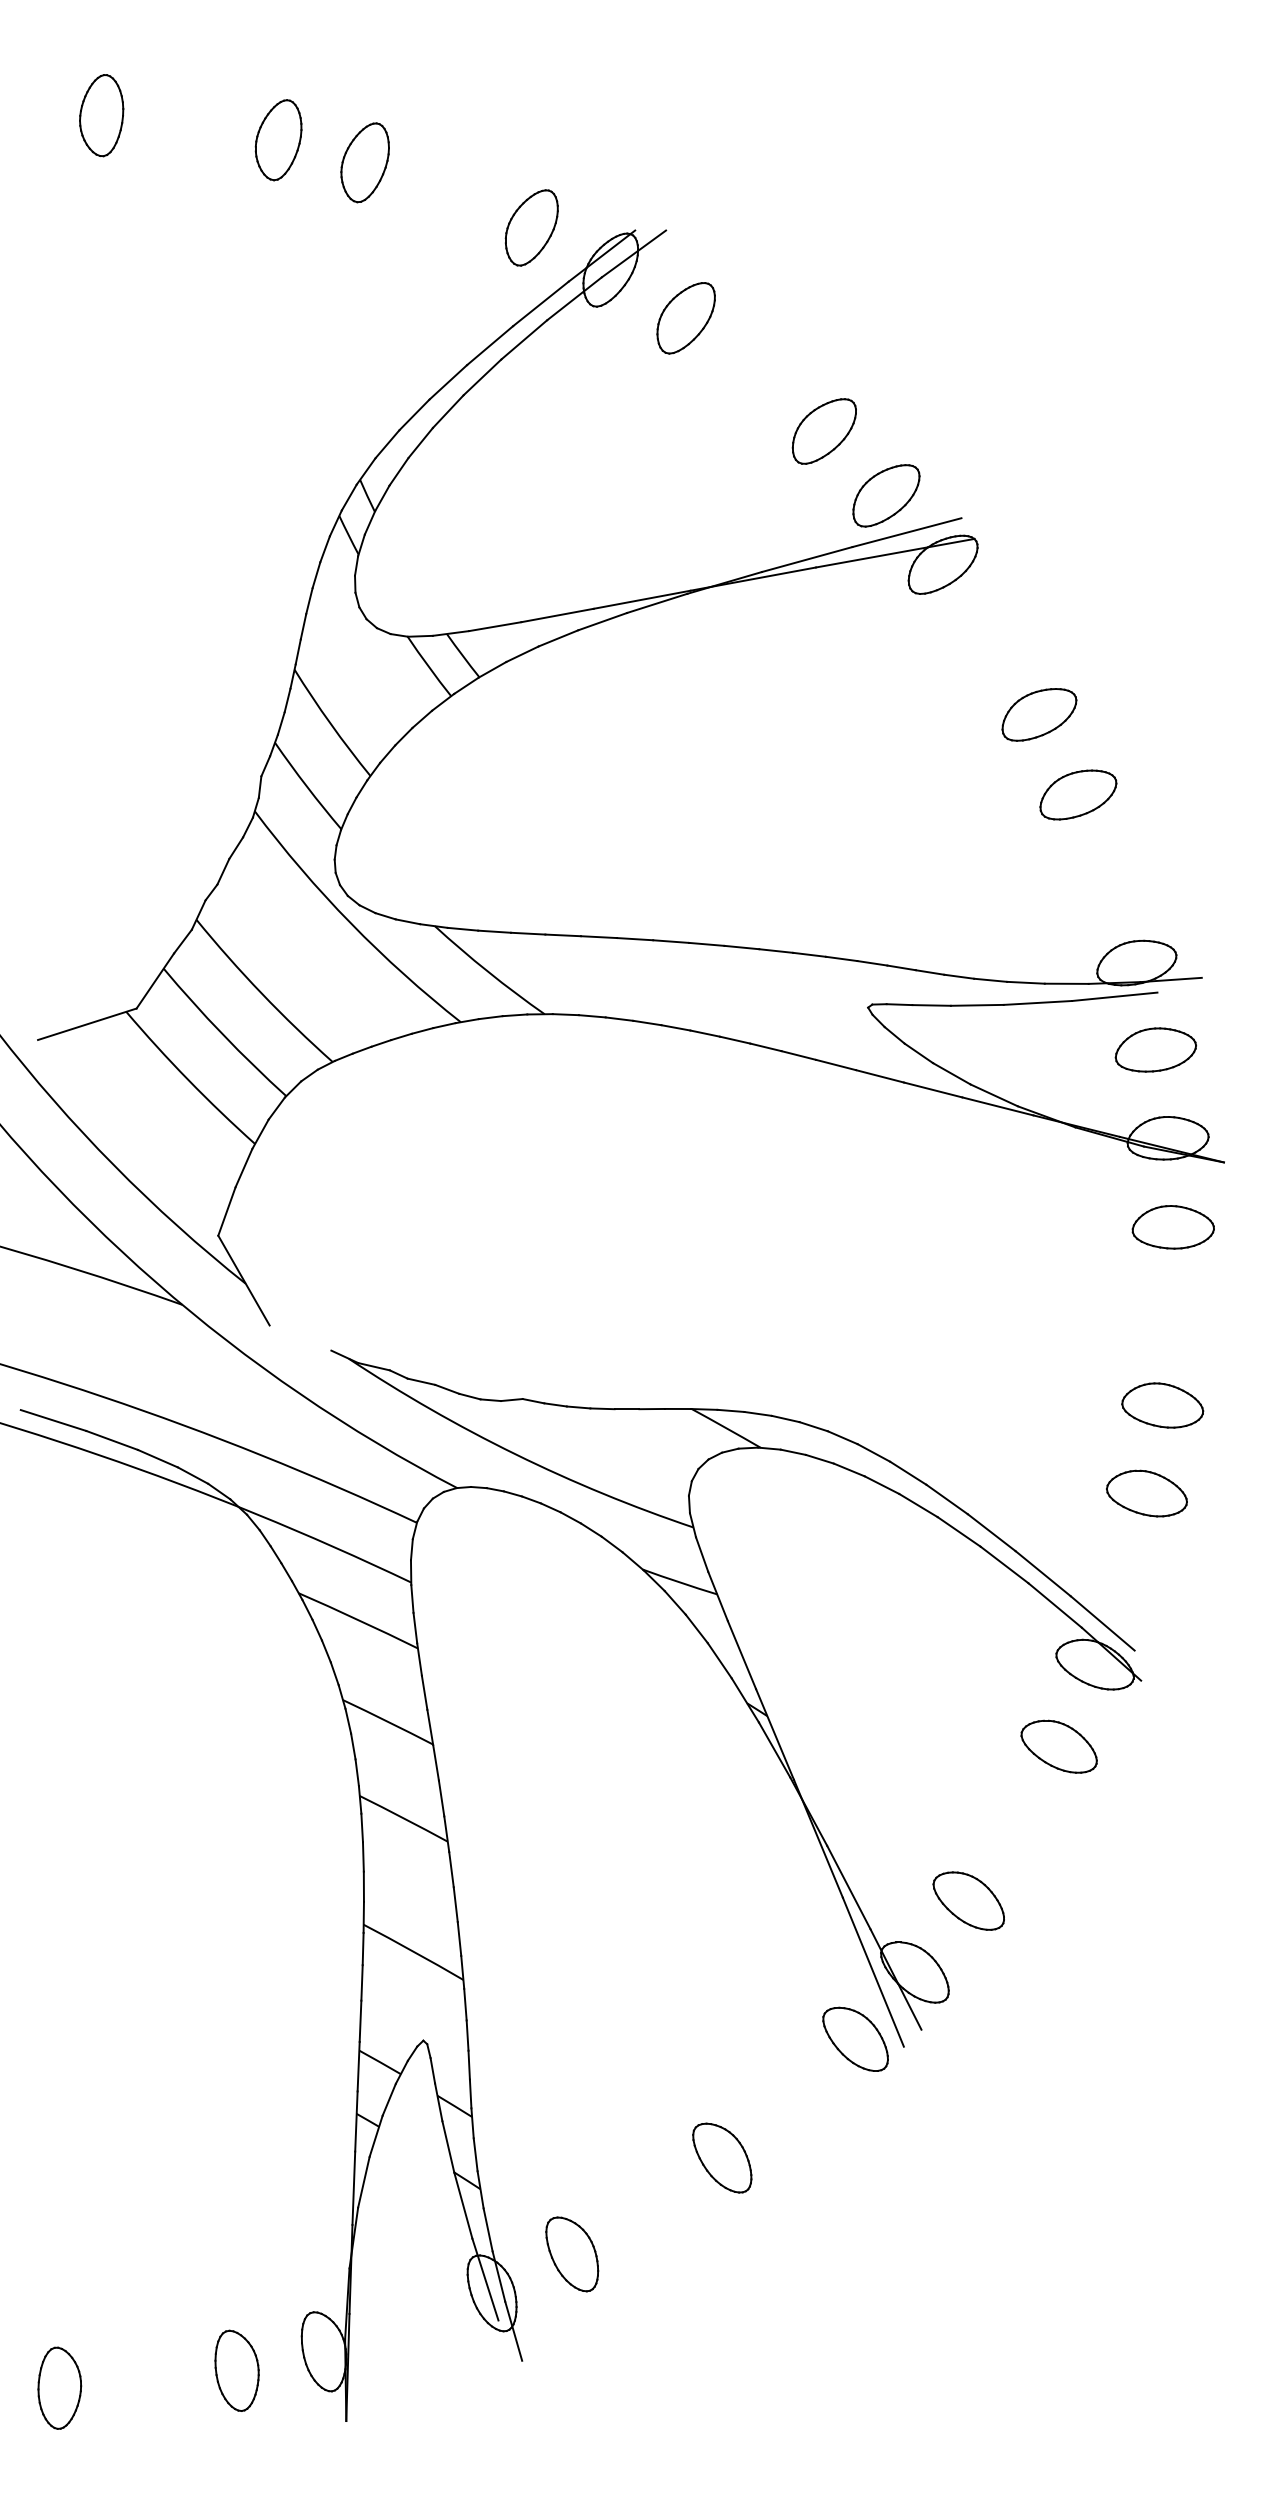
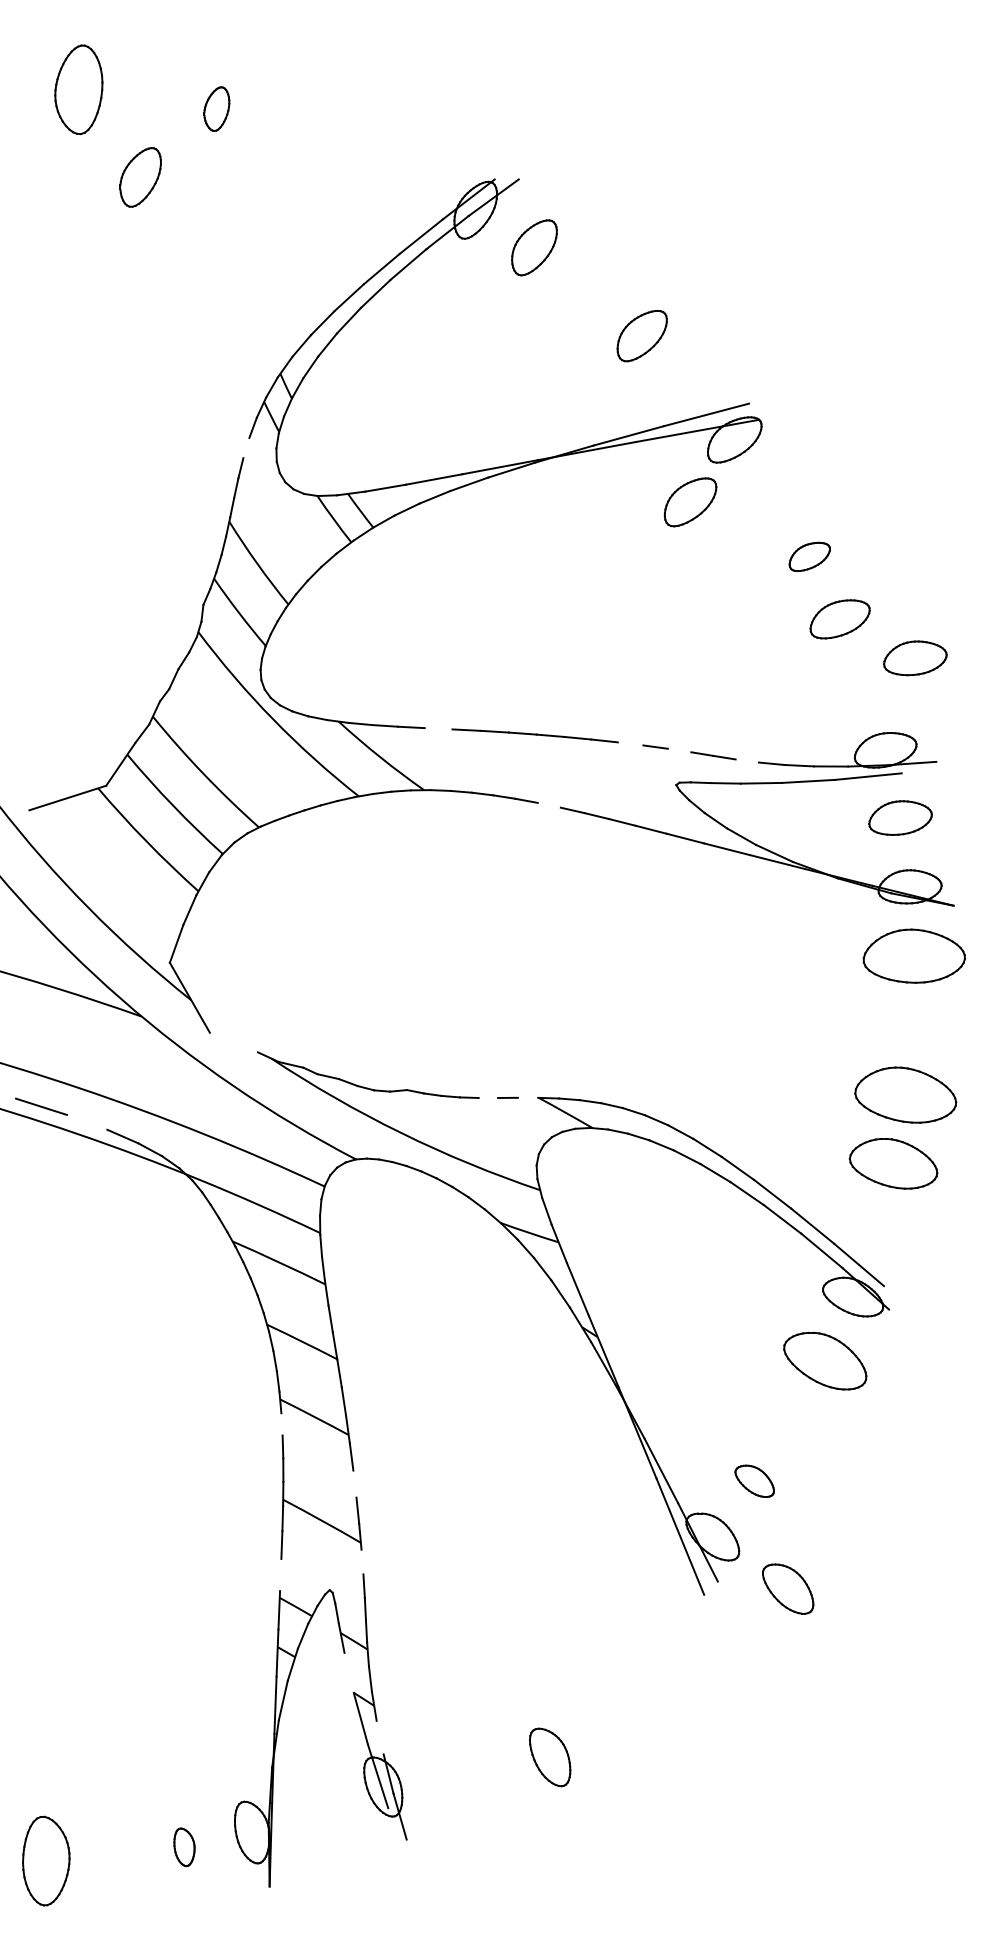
part: (101, 115) -> (78, 89), size x1.4
part: (278, 140) -> (216, 109), size x0.7
part: (364, 162) -> (283, 126), removed
part: (531, 227) -> (140, 177), moved
part: (886, 495) -> (690, 502), moved
line: (316, 575) -> (246, 448), removed
part: (1039, 714) -> (809, 556), size x0.7
part: (1174, 844) -> (915, 657), added
line: (562, 935) -> (438, 728), removed
line: (809, 954) -> (630, 743), removed
line: (872, 963) -> (679, 750), removed
line: (959, 976) -> (747, 760), removed
line: (704, 1033) -> (548, 805), removed
part: (1172, 1227) -> (913, 956), size x1.6
part: (1162, 1405) -> (905, 1095), size x1.6
line: (677, 1408) -> (527, 1097), removed
line: (626, 1409) -> (487, 1098), removed
line: (111, 1439) -> (86, 1121), removed
part: (1146, 1493) -> (893, 1163), size x1.4
part: (1058, 1746) -> (824, 1360), size x1.4
line: (361, 1827) -> (281, 1423), removed
part: (968, 1900) -> (754, 1480), size x0.7
line: (455, 1904) -> (354, 1483), removed
line: (465, 2004) -> (362, 1561), removed
line: (360, 2020) -> (280, 1574), removed
part: (855, 2038) -> (788, 1588), moved
line: (448, 2146) -> (349, 1672), removed
part: (722, 2157) -> (562, 1681), removed
line: (487, 2229) -> (379, 1737), removed
part: (572, 2254) -> (550, 1757), moved
part: (236, 2370) -> (184, 1847), size x0.6
part: (59, 2387) -> (46, 1860), size x1.4

